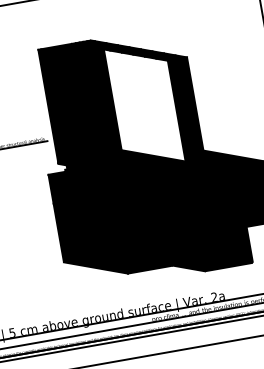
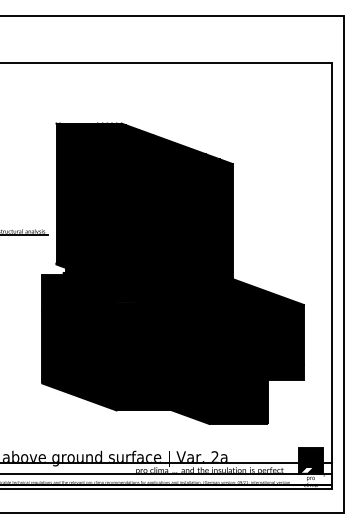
fill: (145, 105) -> (172, 212), added

